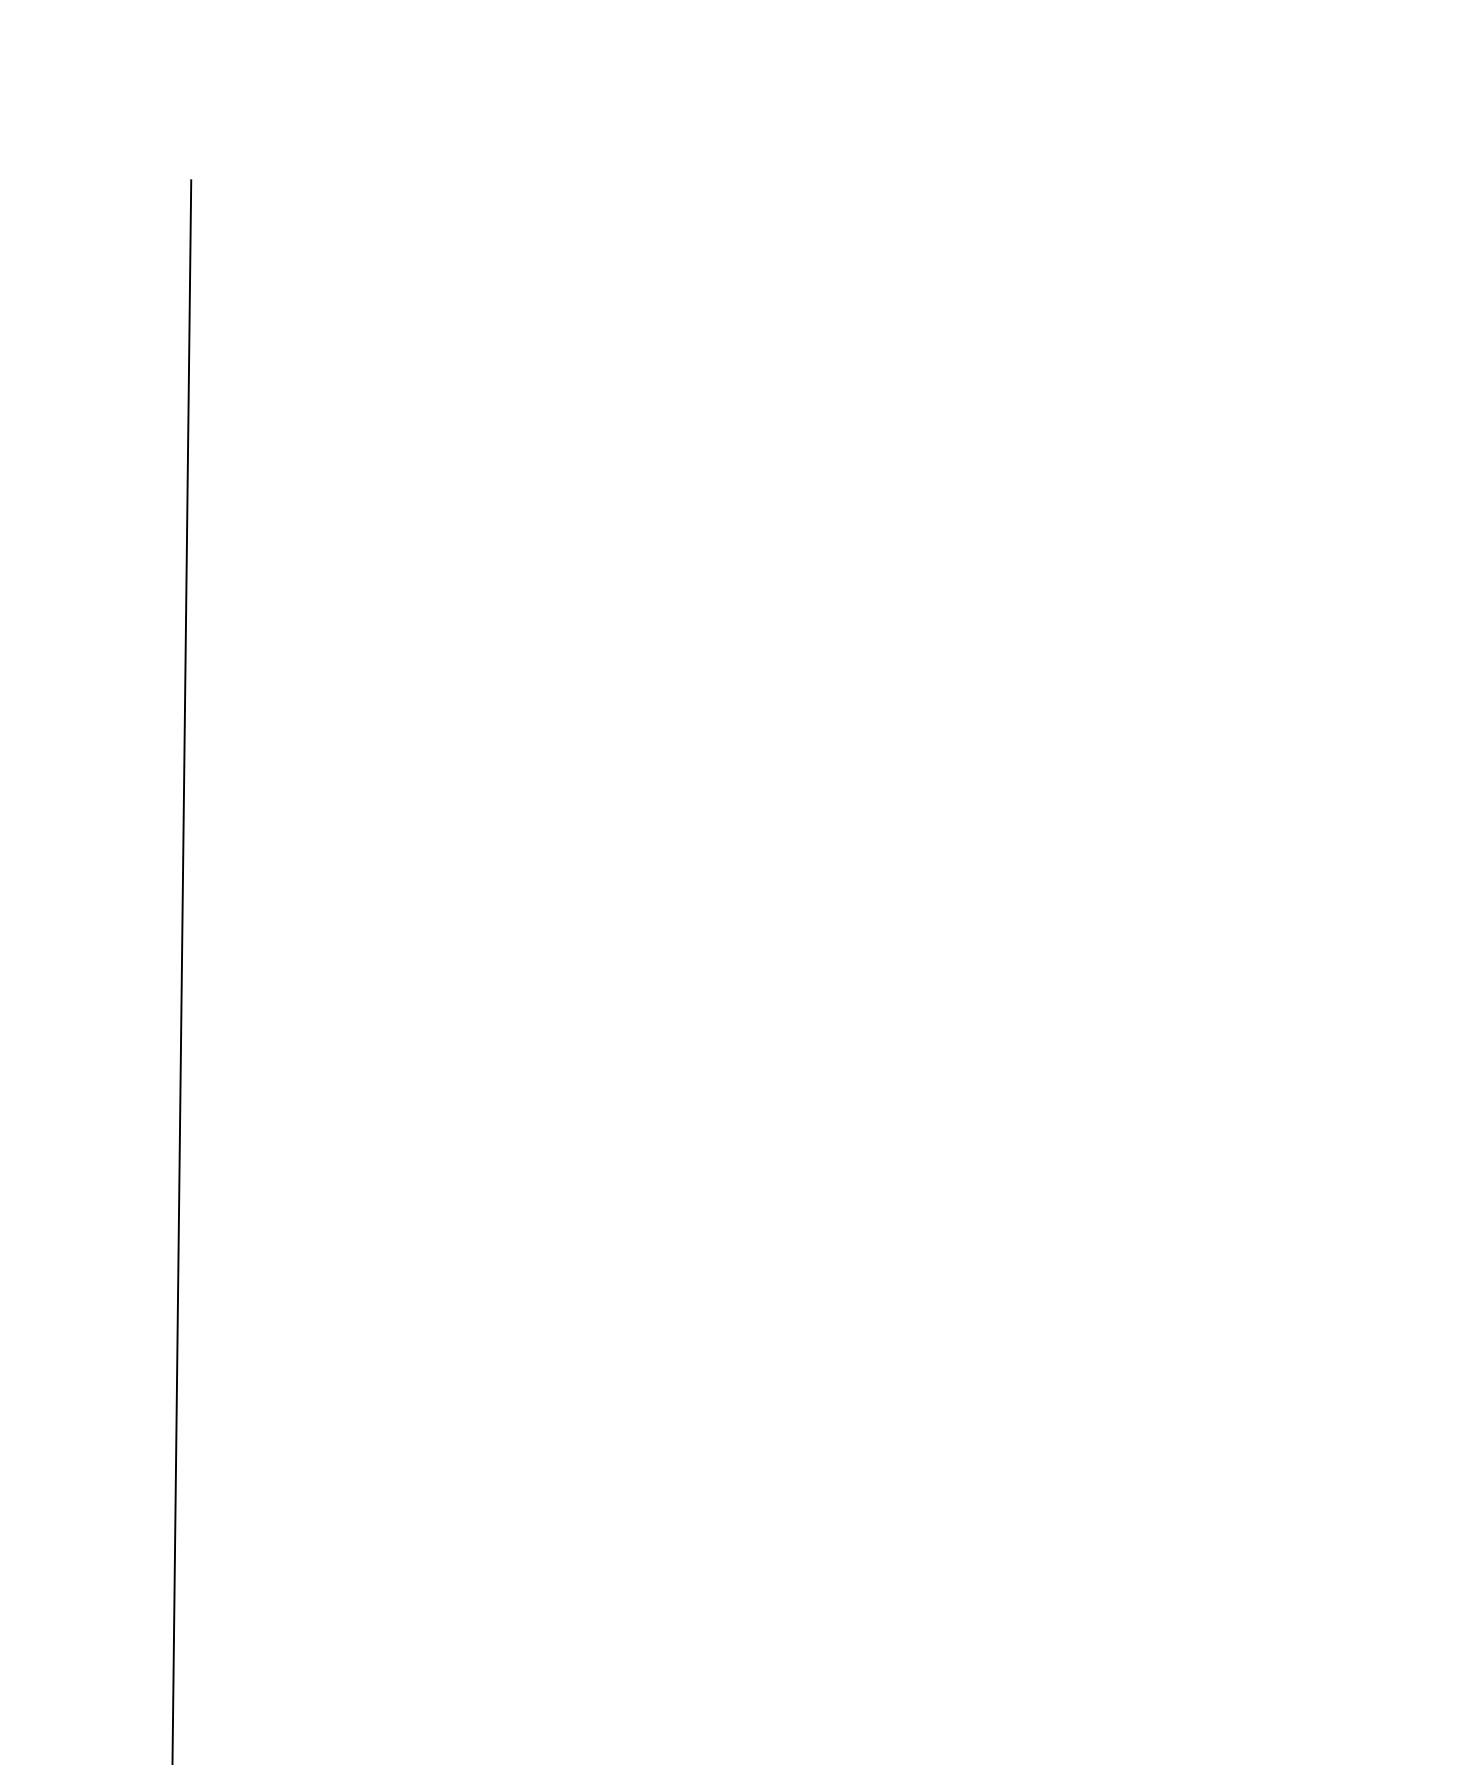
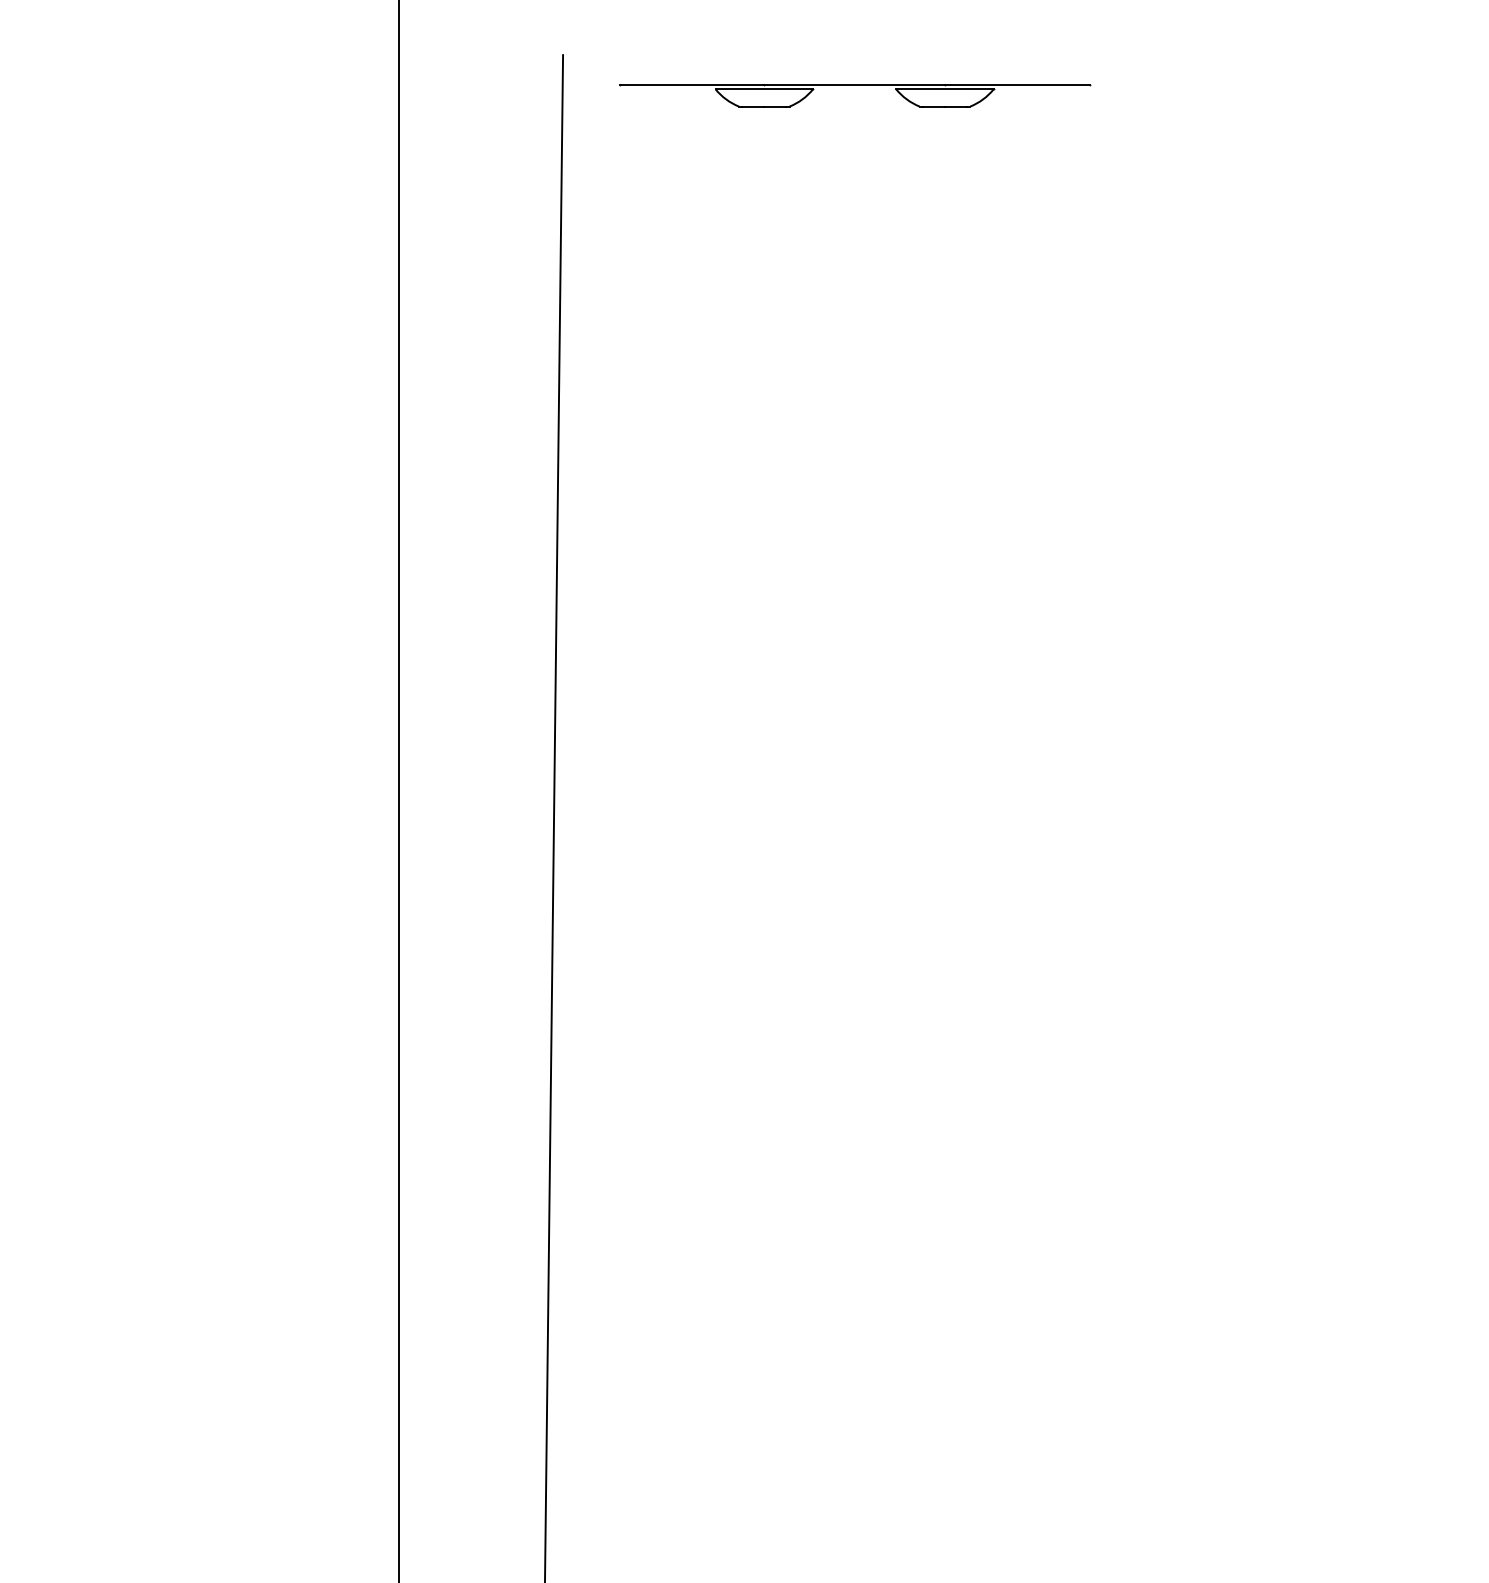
part: (575, 220) -> (855, 85), added

